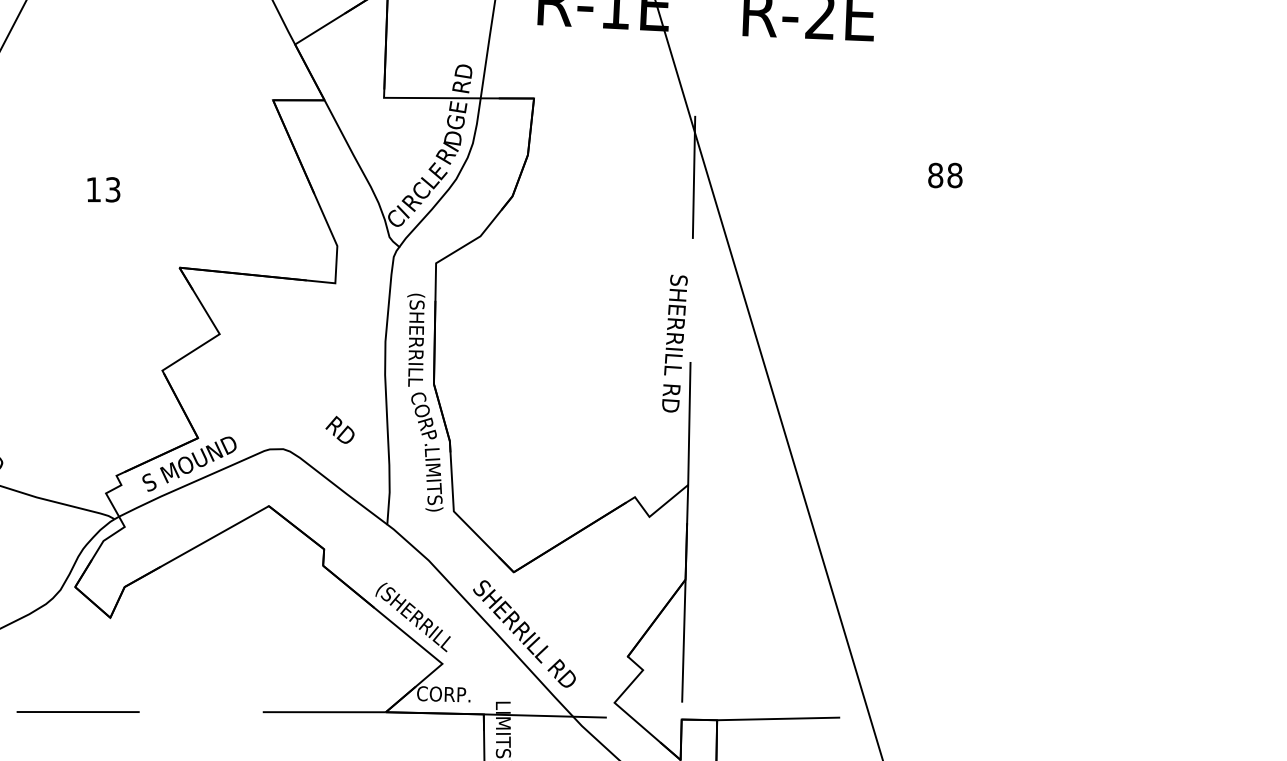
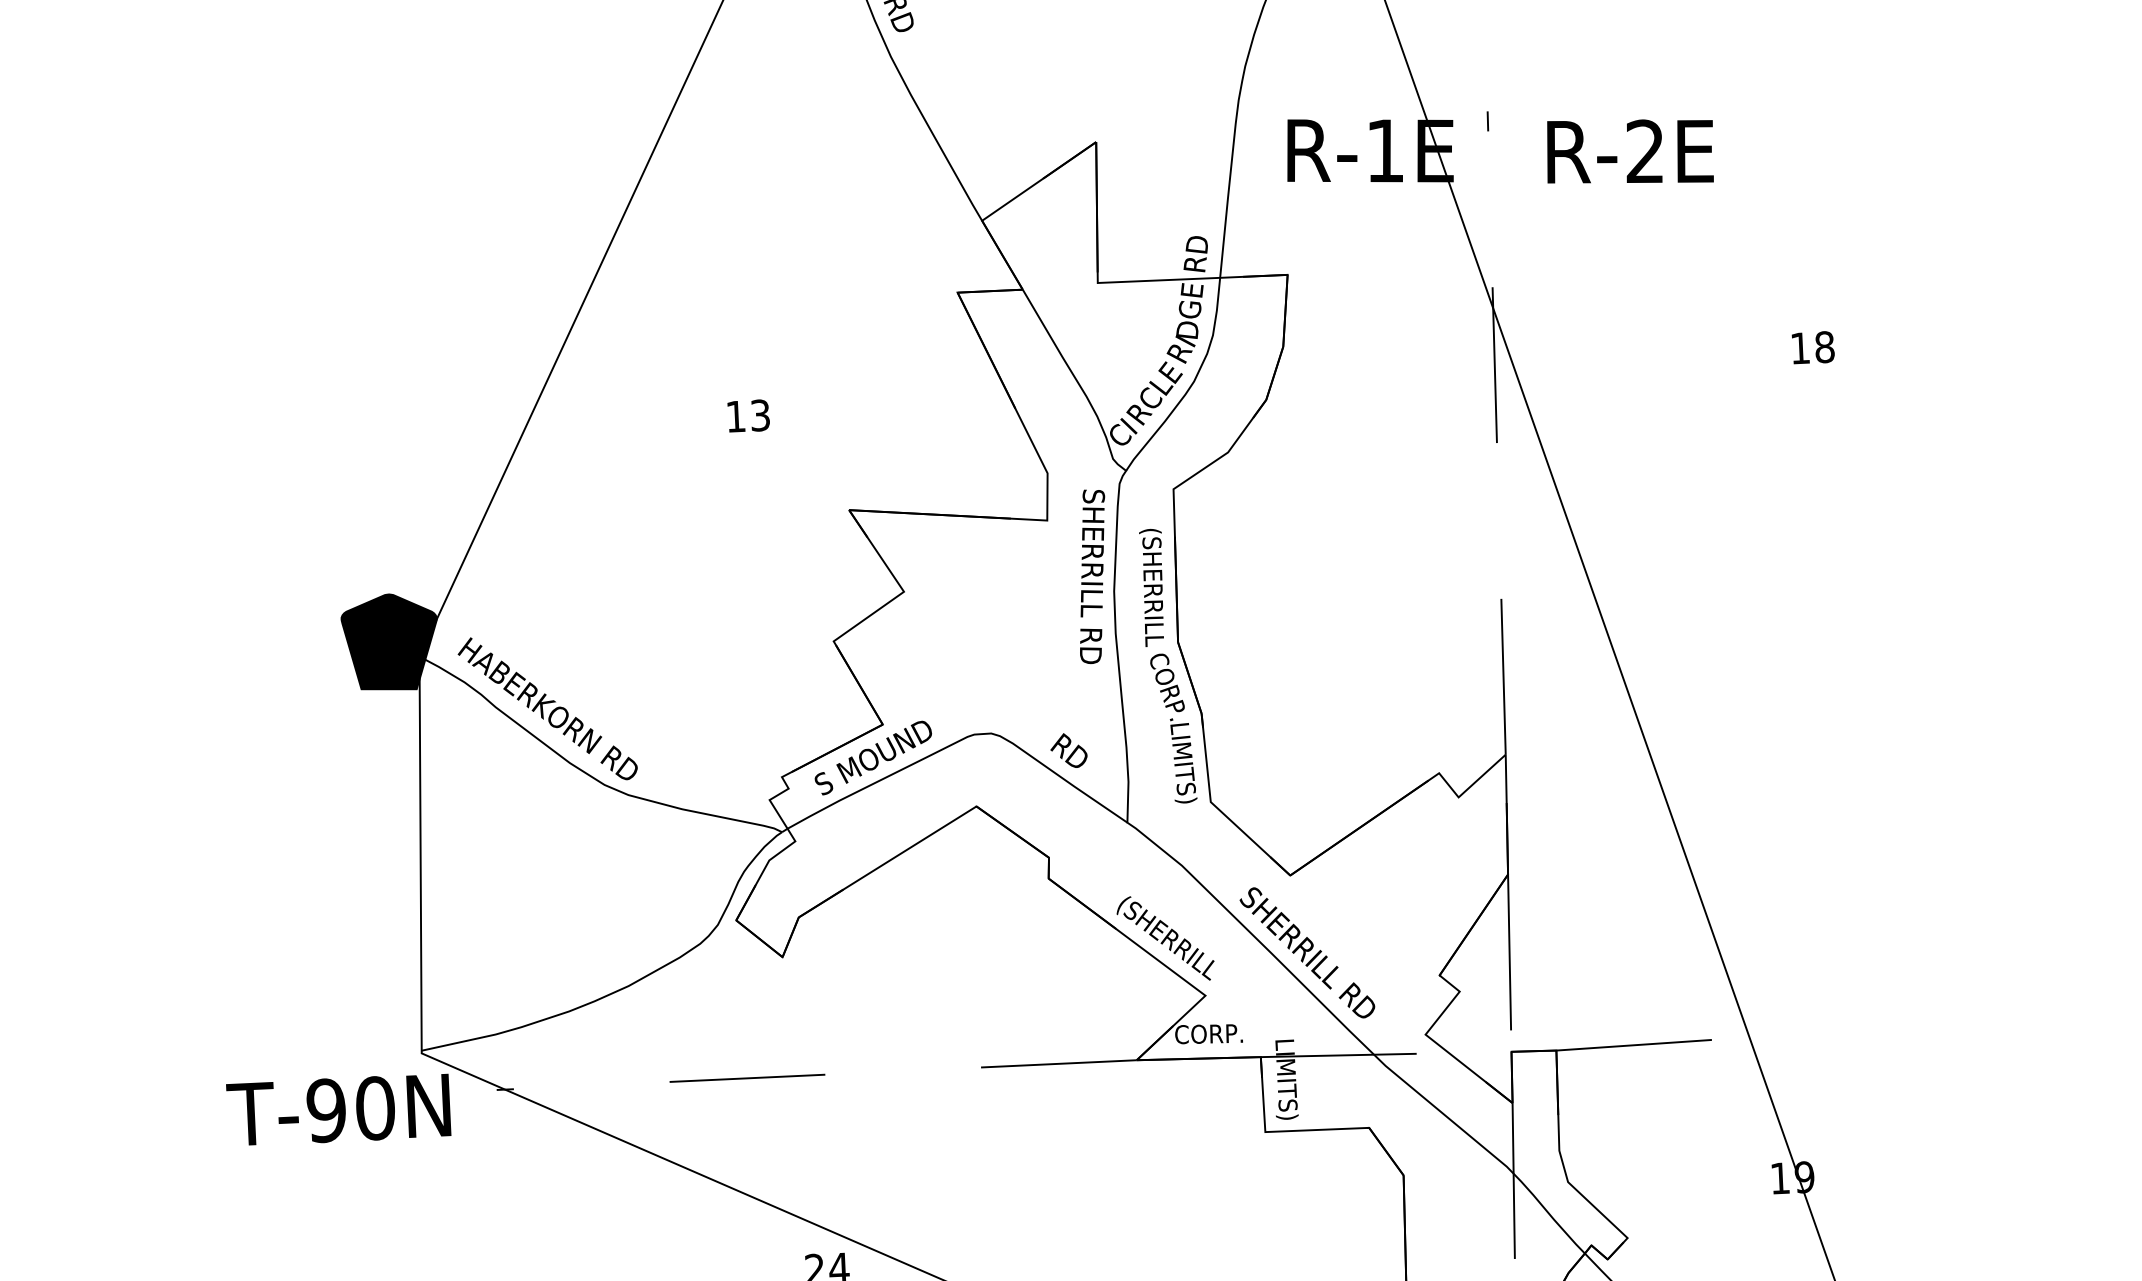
text: (935, 175) -> (1800, 348), 88 -> 18
text: (674, 343) -> (1092, 576), moved
text: (339, 429) -> (1068, 750), moved

